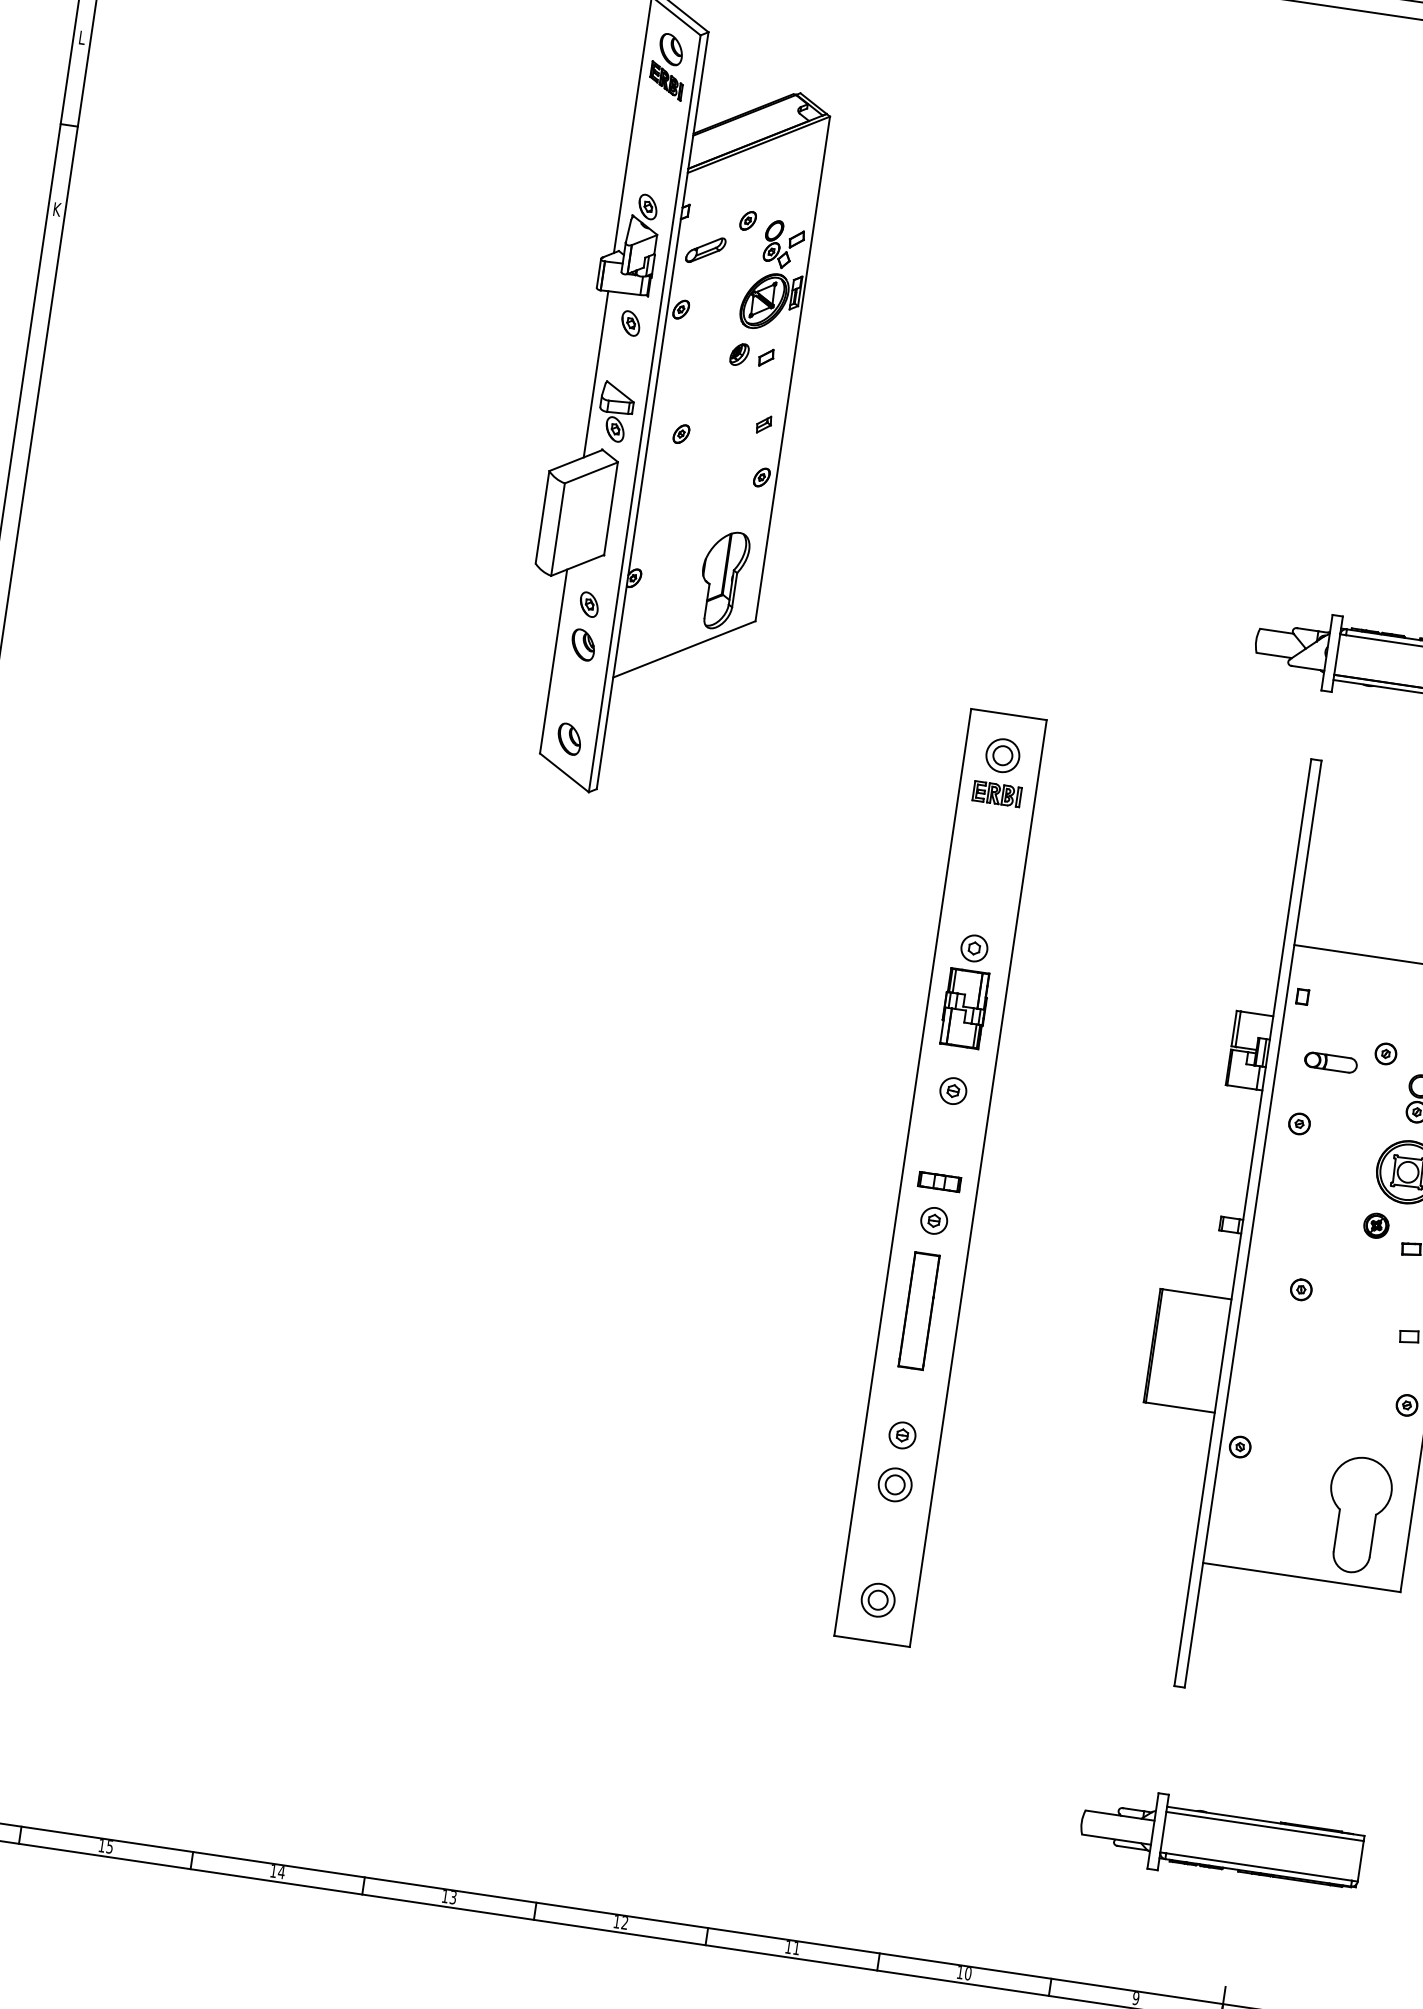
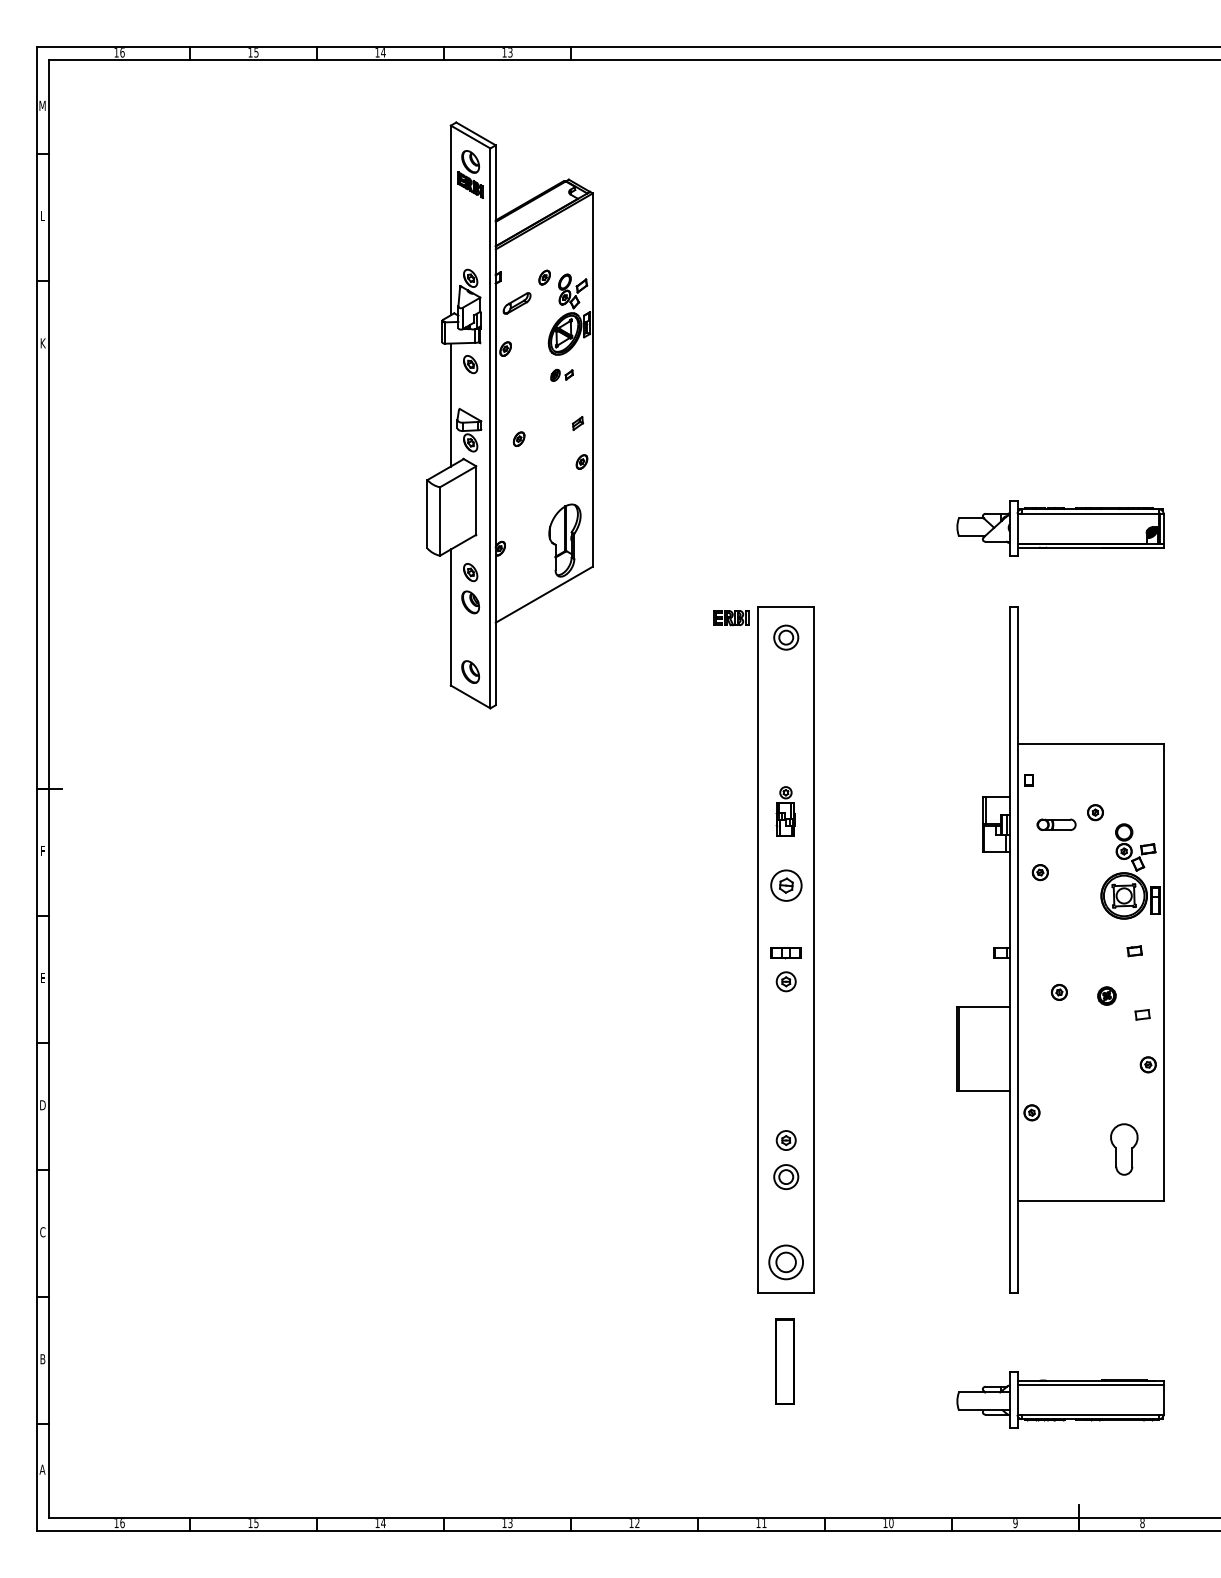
part: (751, 356) -> (561, 375), size x0.7
part: (997, 794) -> (731, 618), moved
part: (967, 990) -> (785, 811), size x0.6
part: (952, 1090) -> (785, 885), size x1.6
part: (1375, 1224) -> (1106, 995), moved
part: (918, 1310) -> (784, 1361), moved
part: (1357, 1515) -> (1124, 1149), size x0.6
part: (878, 1600) -> (786, 1262), size x1.4

